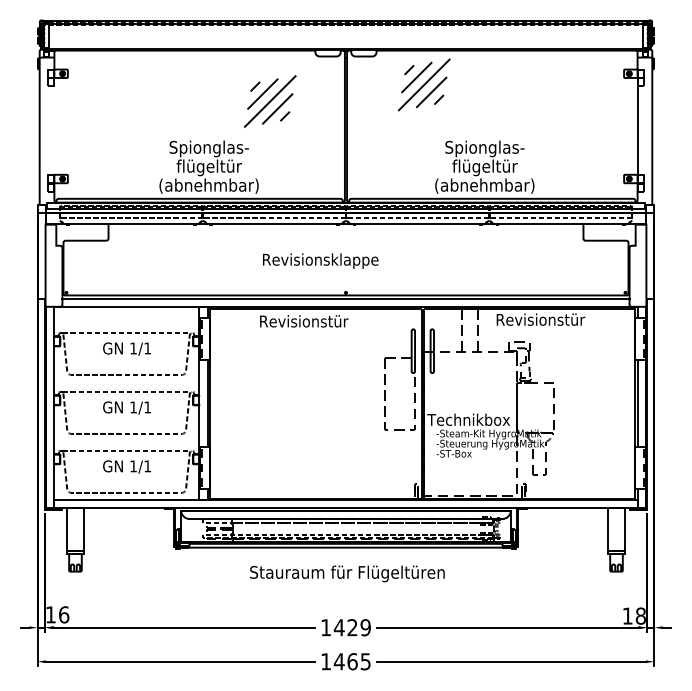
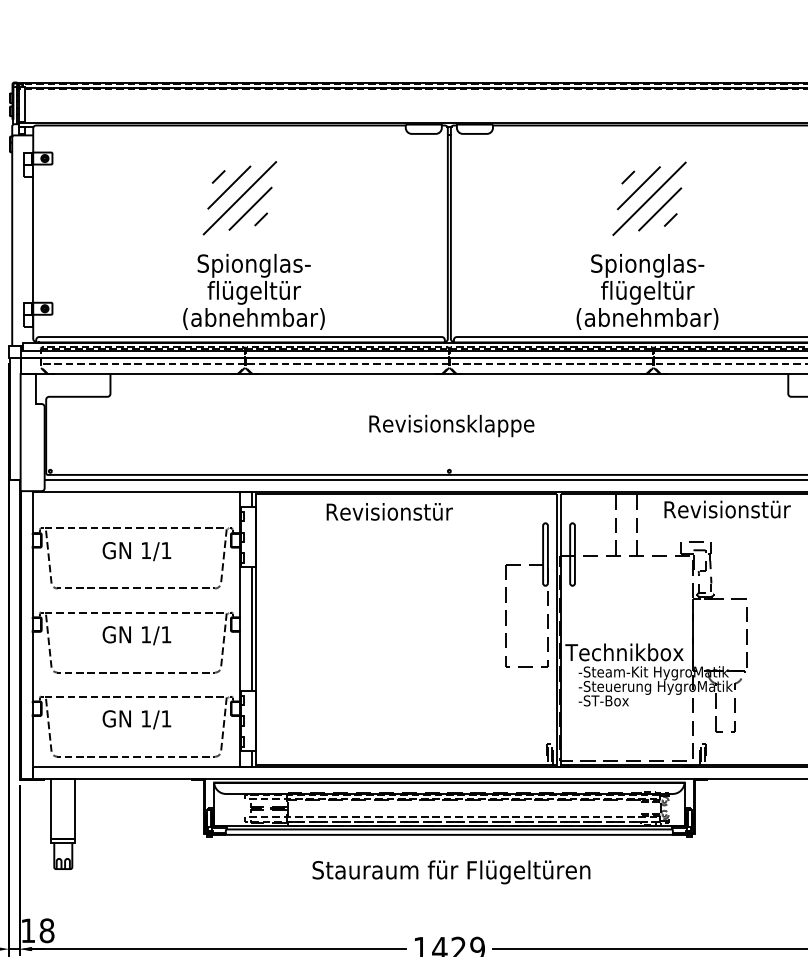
part: (423, 84) -> (648, 198), moved
part: (269, 101) -> (238, 198), moved
line: (54, 125) -> (33, 232), added
text: (320, 260) -> (451, 425), moved
text: (64, 614) -> (47, 930), 16 -> 18

